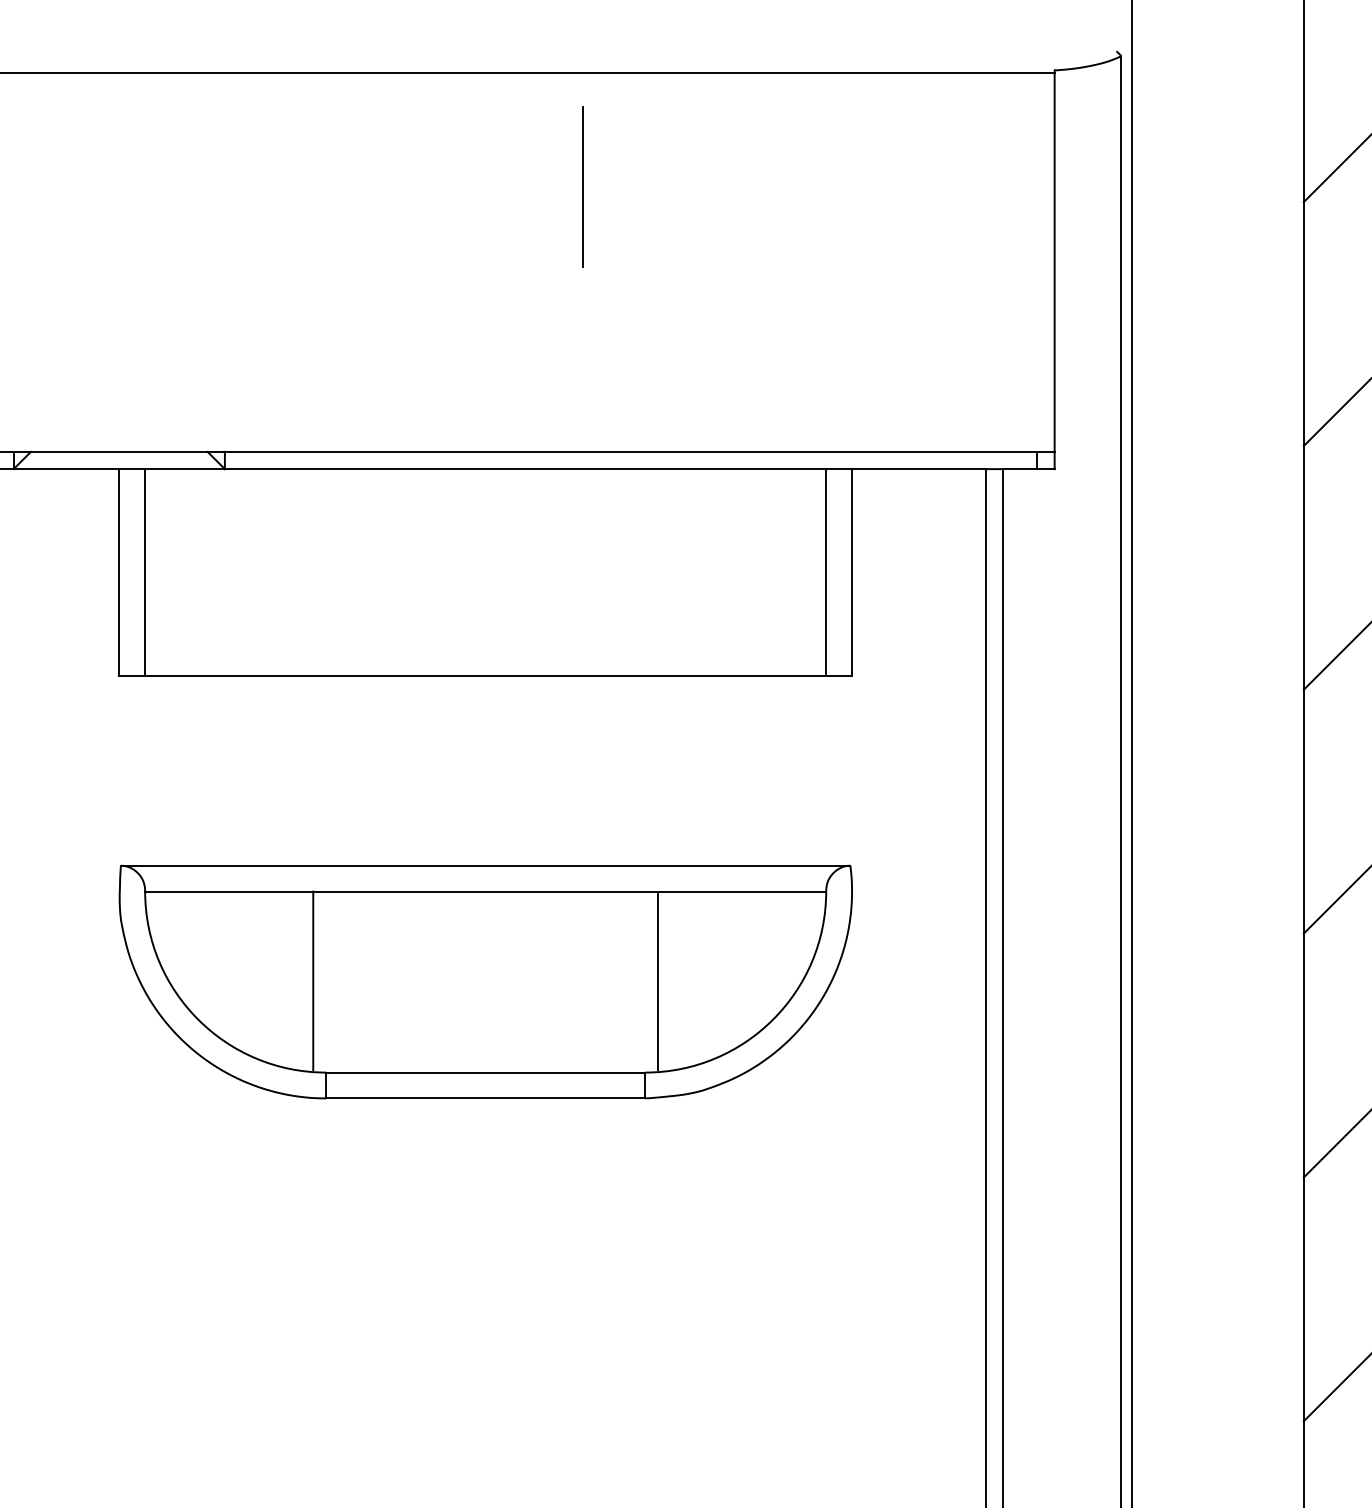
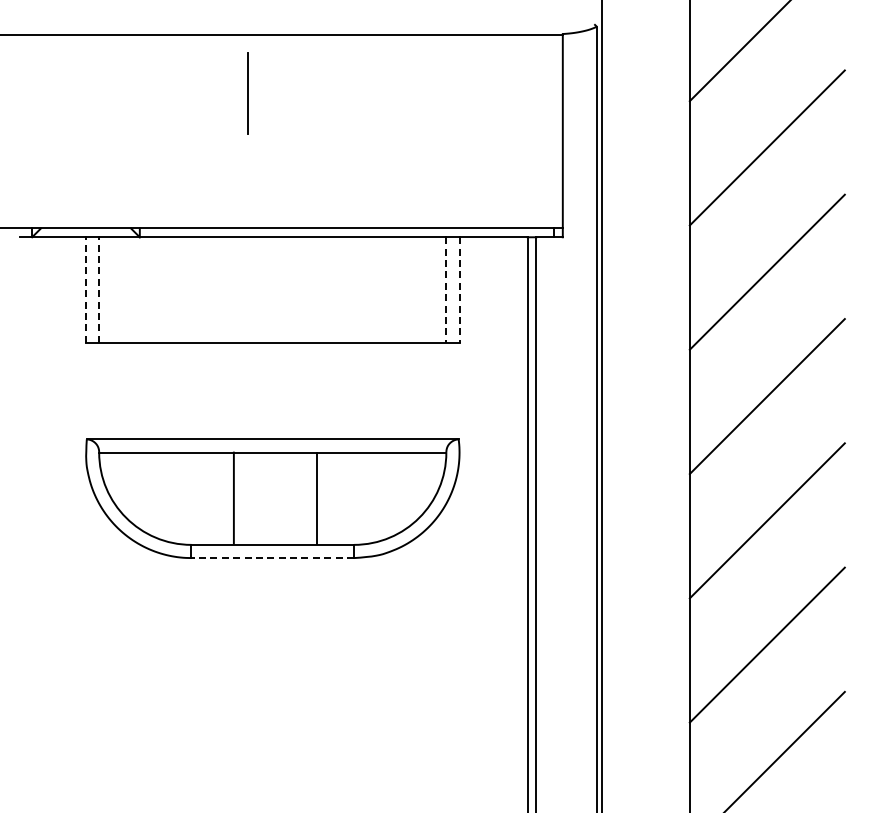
line: (581, 187) -> (247, 93), moved
line: (120, 573) -> (86, 290), solid -> dashed
line: (145, 573) -> (99, 290), solid -> dashed
line: (826, 573) -> (446, 290), solid -> dashed
line: (851, 573) -> (459, 290), solid -> dashed
line: (312, 979) -> (233, 497), moved
line: (657, 979) -> (316, 497), moved
line: (485, 1099) -> (272, 558), solid -> dashed

